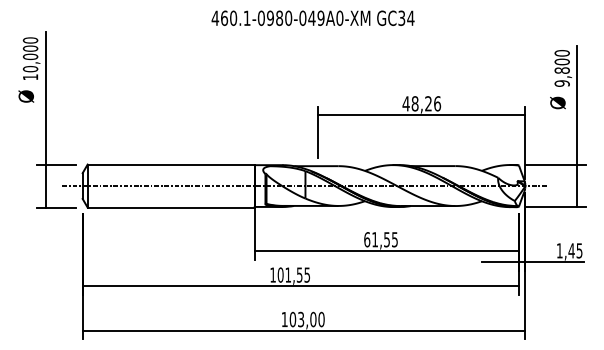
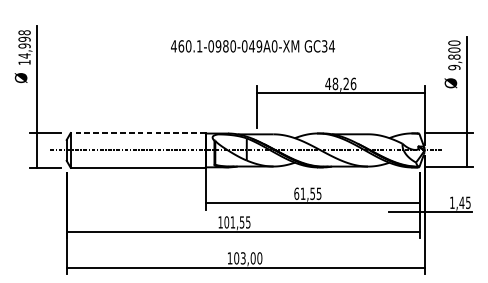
text: (312, 17) -> (252, 45), moved
text: (30, 54) -> (24, 44), 10,000 -> 14,998
line: (170, 164) -> (137, 133), solid -> dashed

